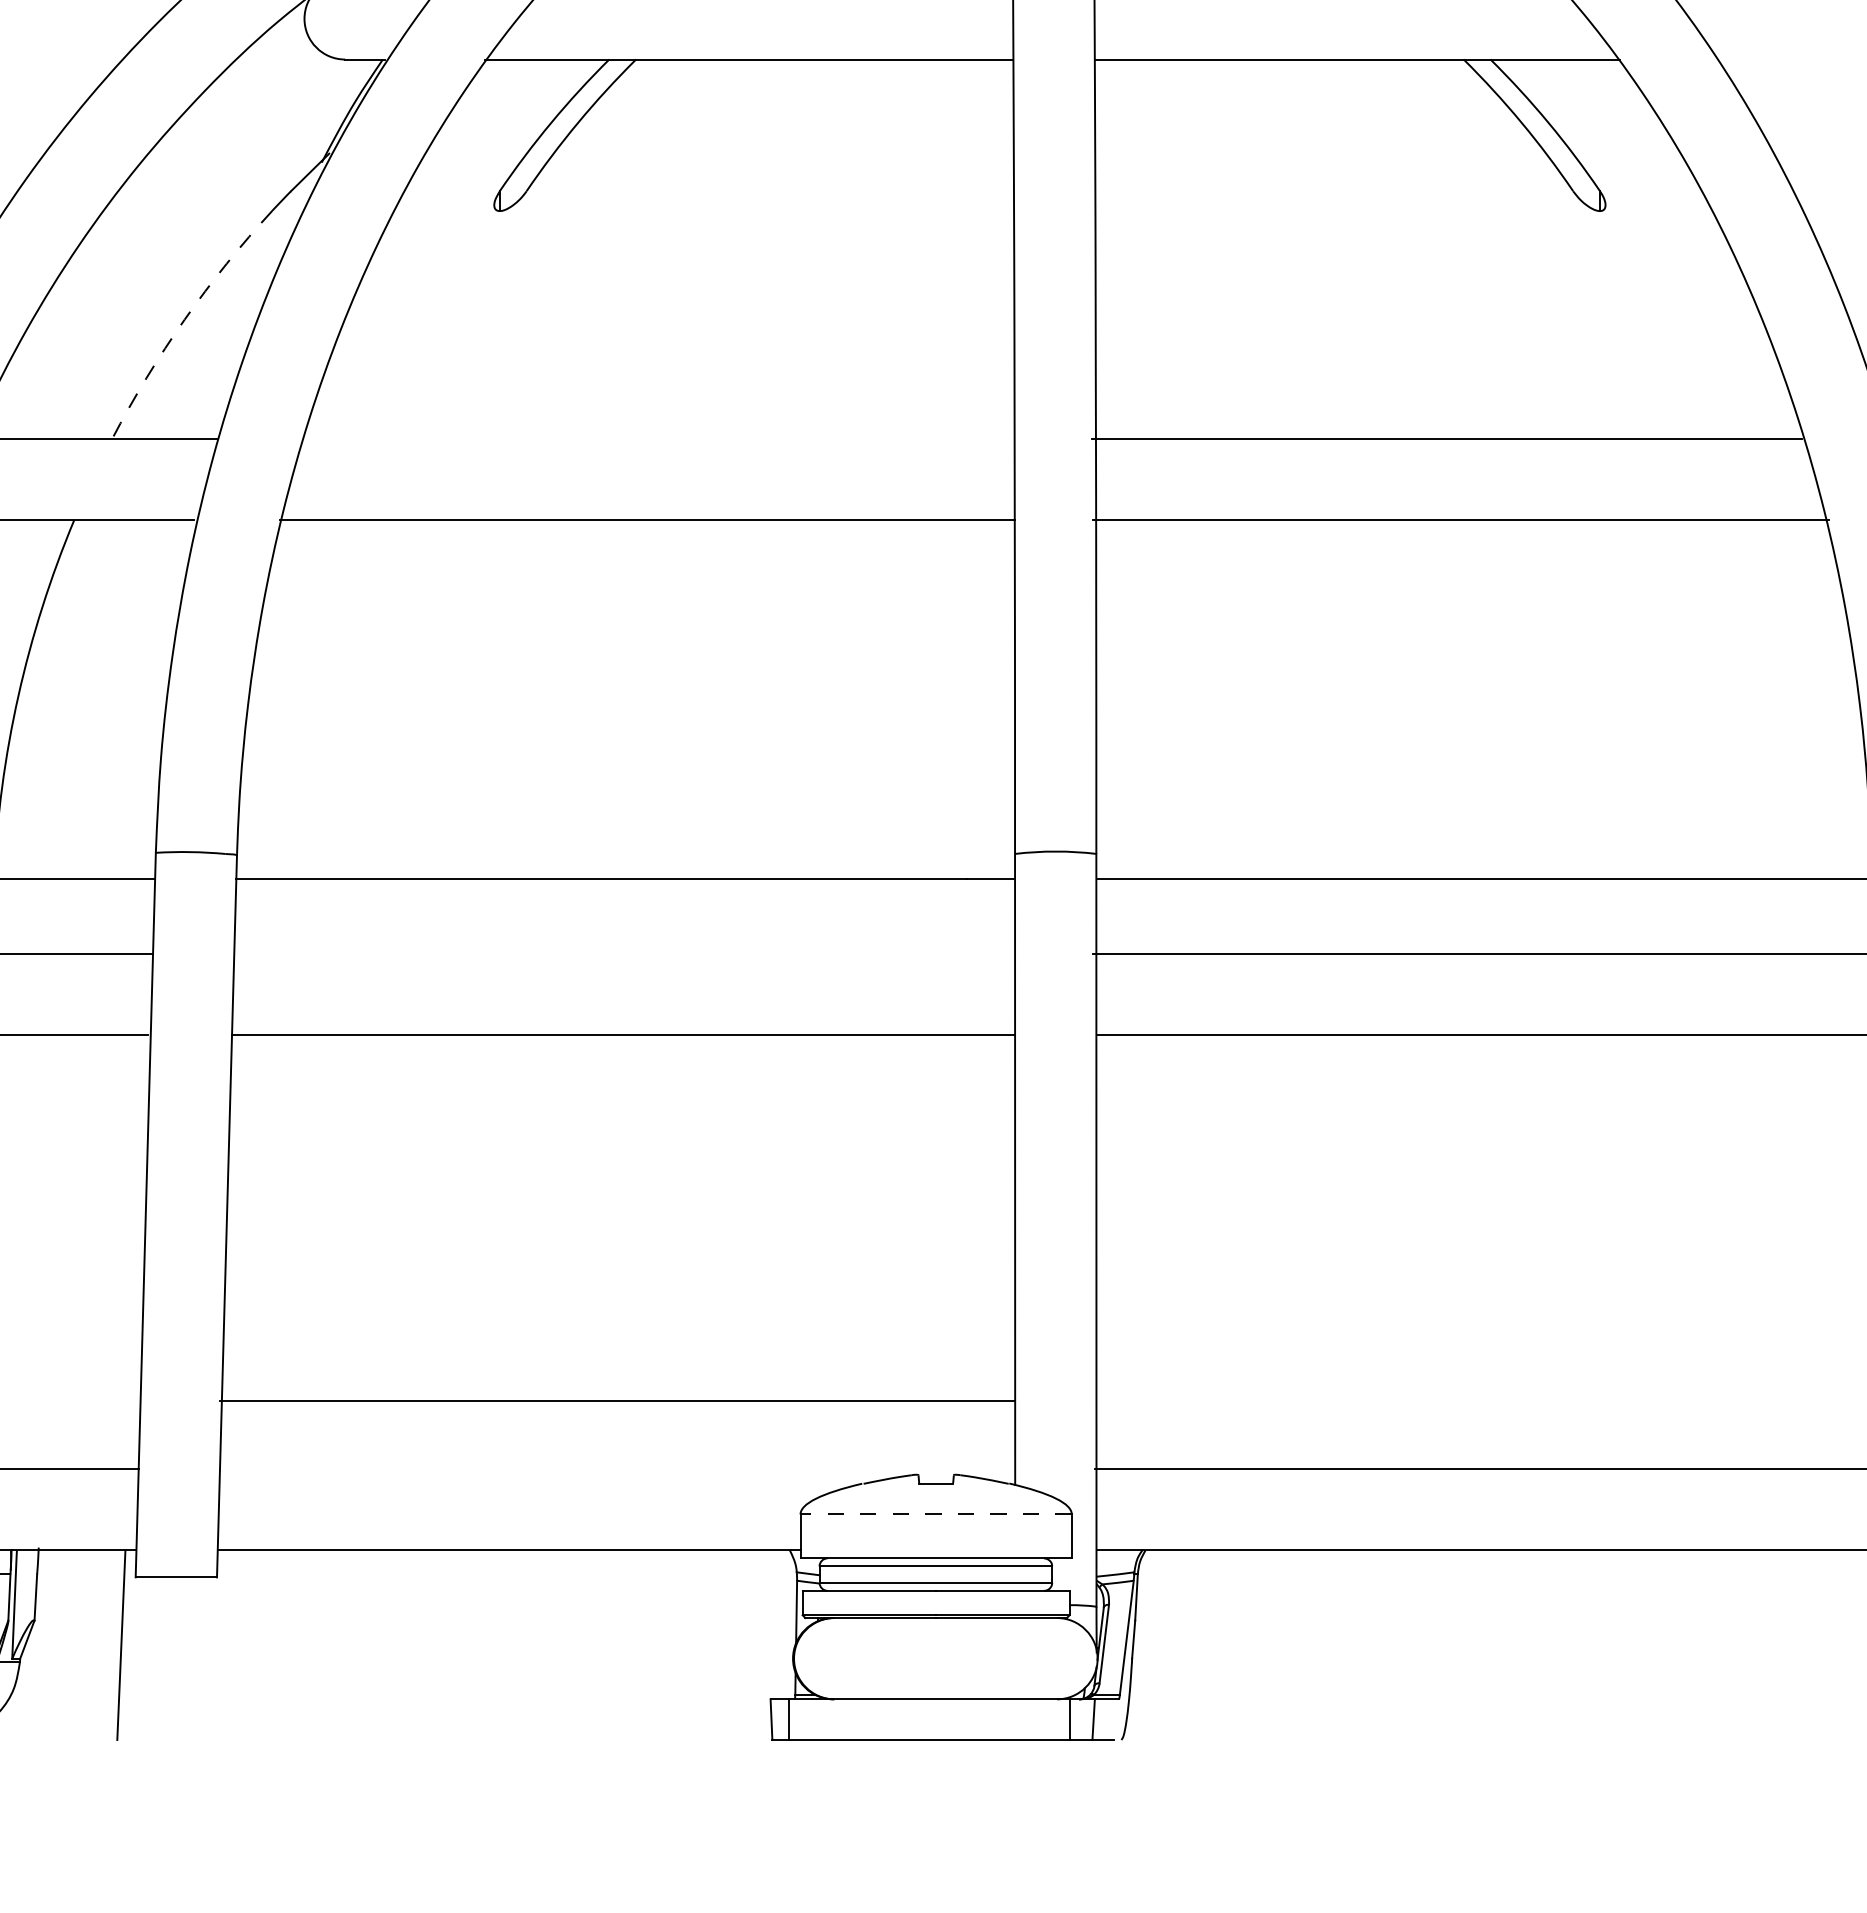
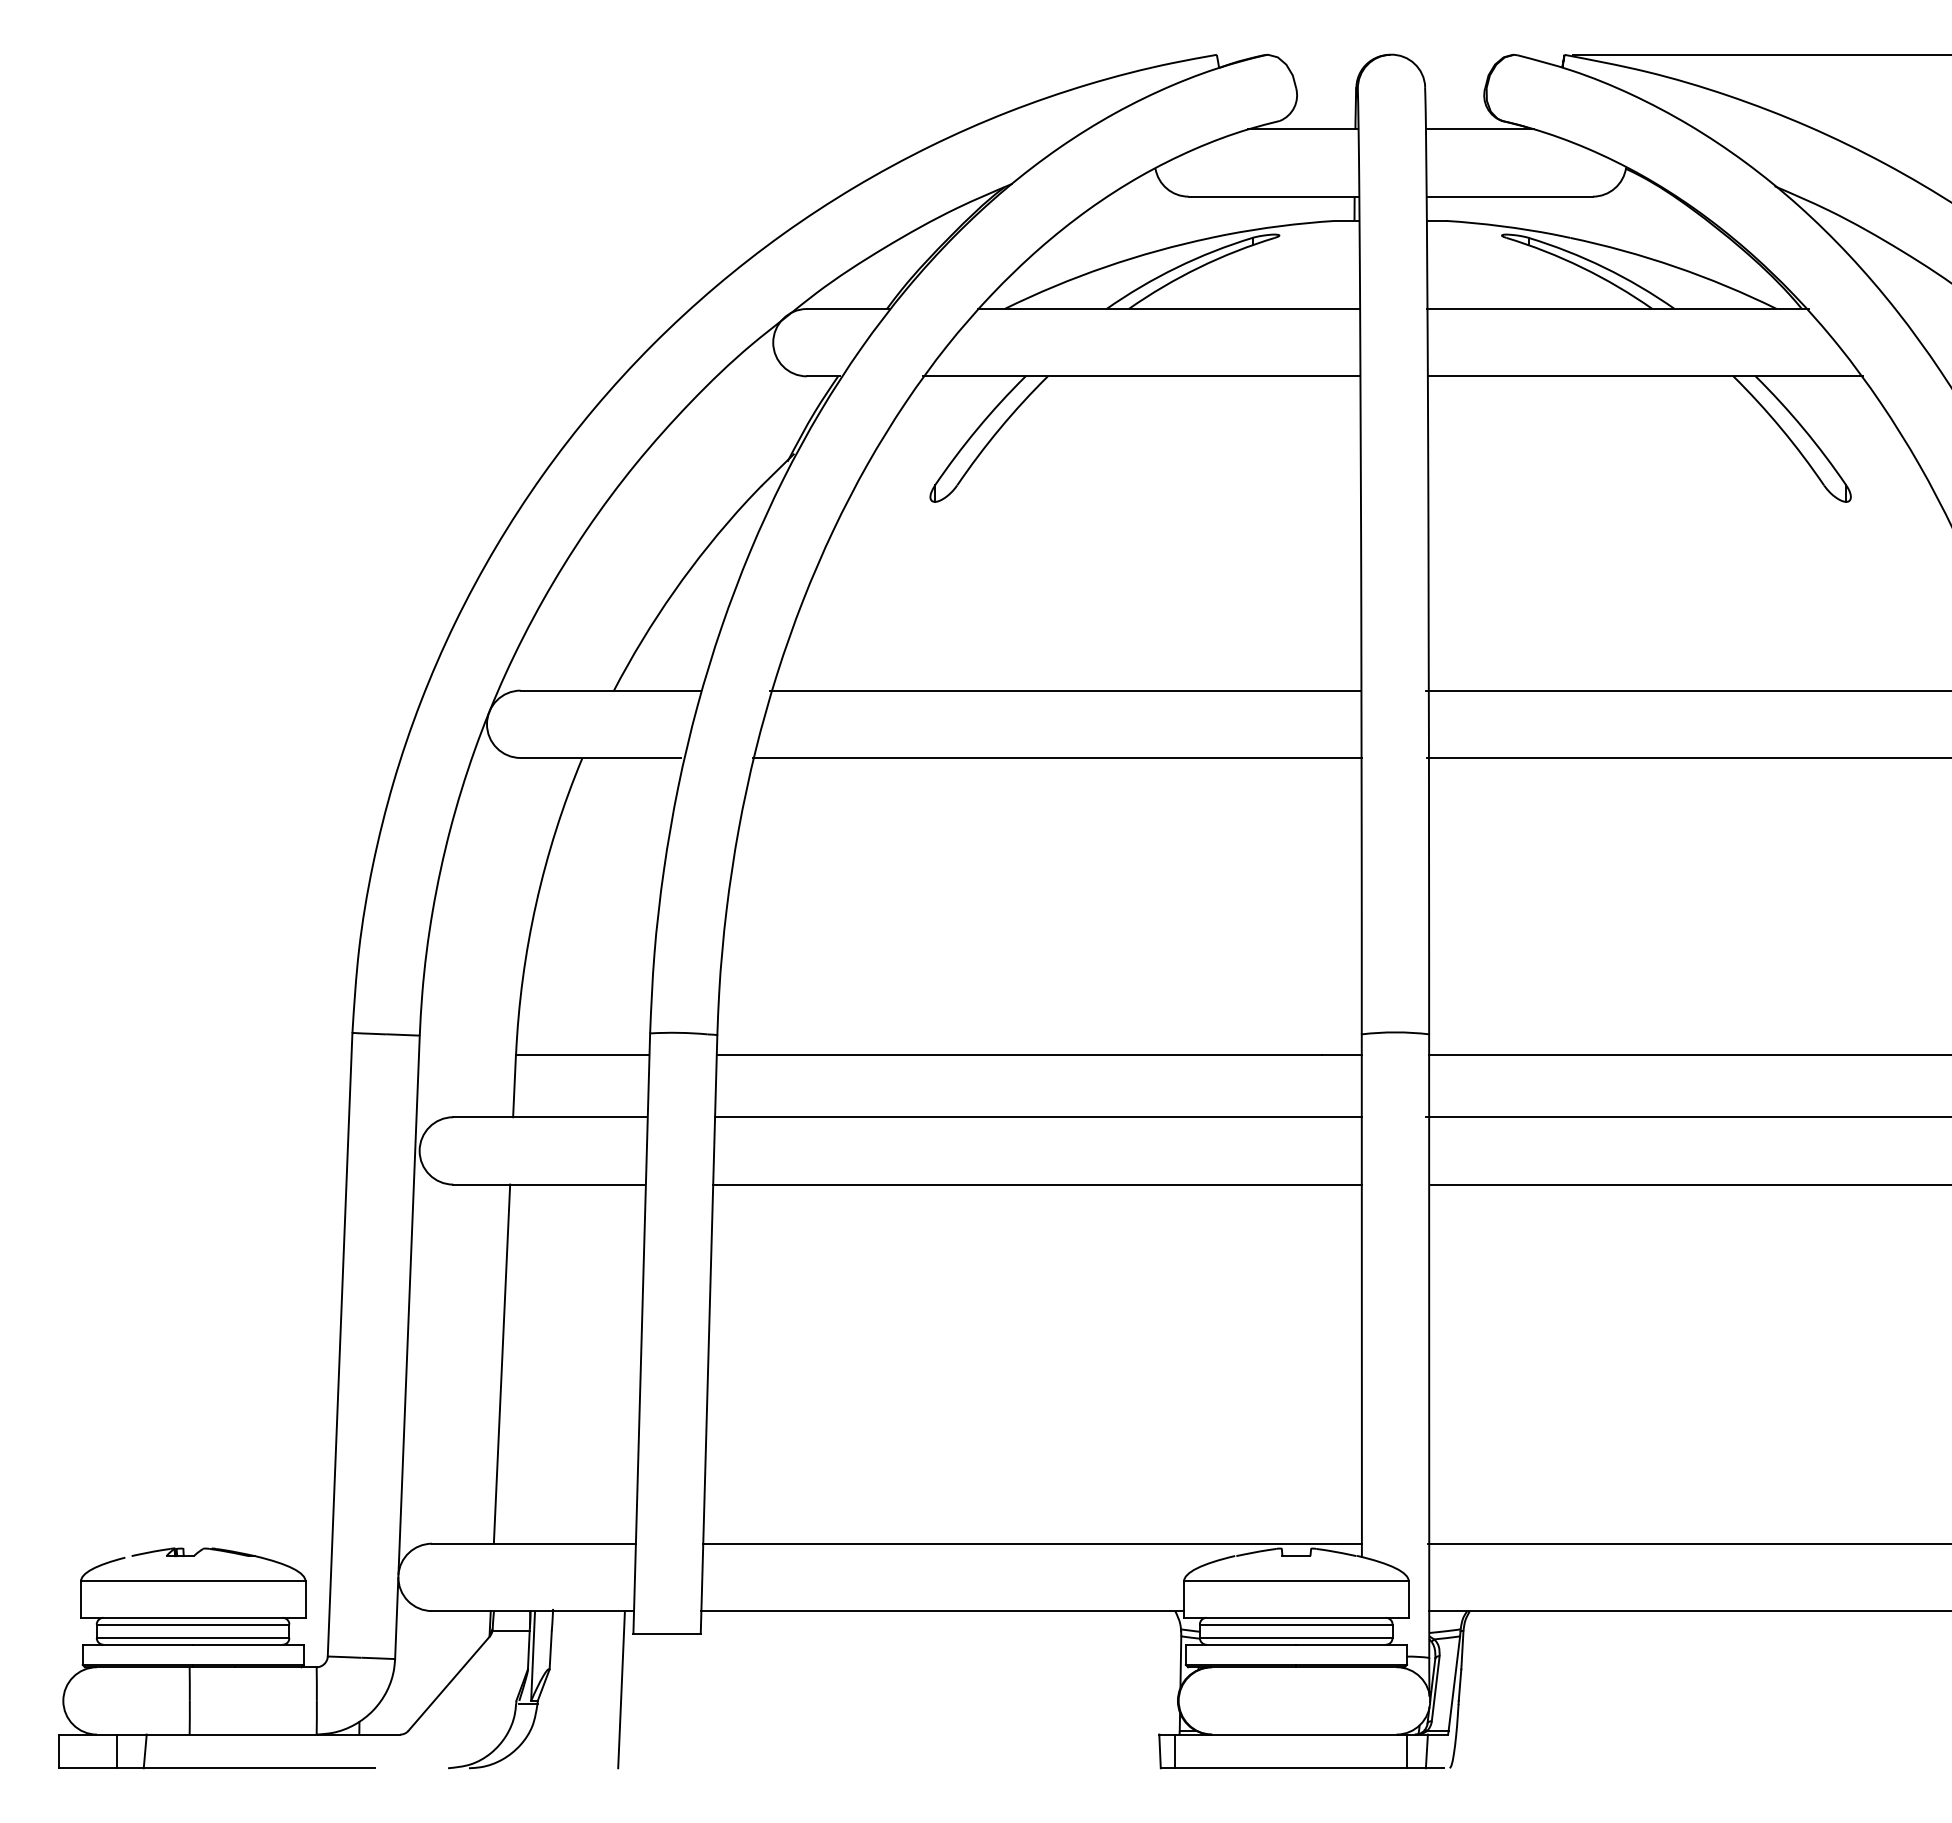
arc: (185, 319) -> (674, 591), dashed -> solid
line: (657, 438) -> (1065, 690), added
line: (624, 954) -> (1038, 1117), added
line: (617, 1401) -> (1032, 1543), moved
line: (935, 1514) -> (1295, 1581), dashed -> solid

